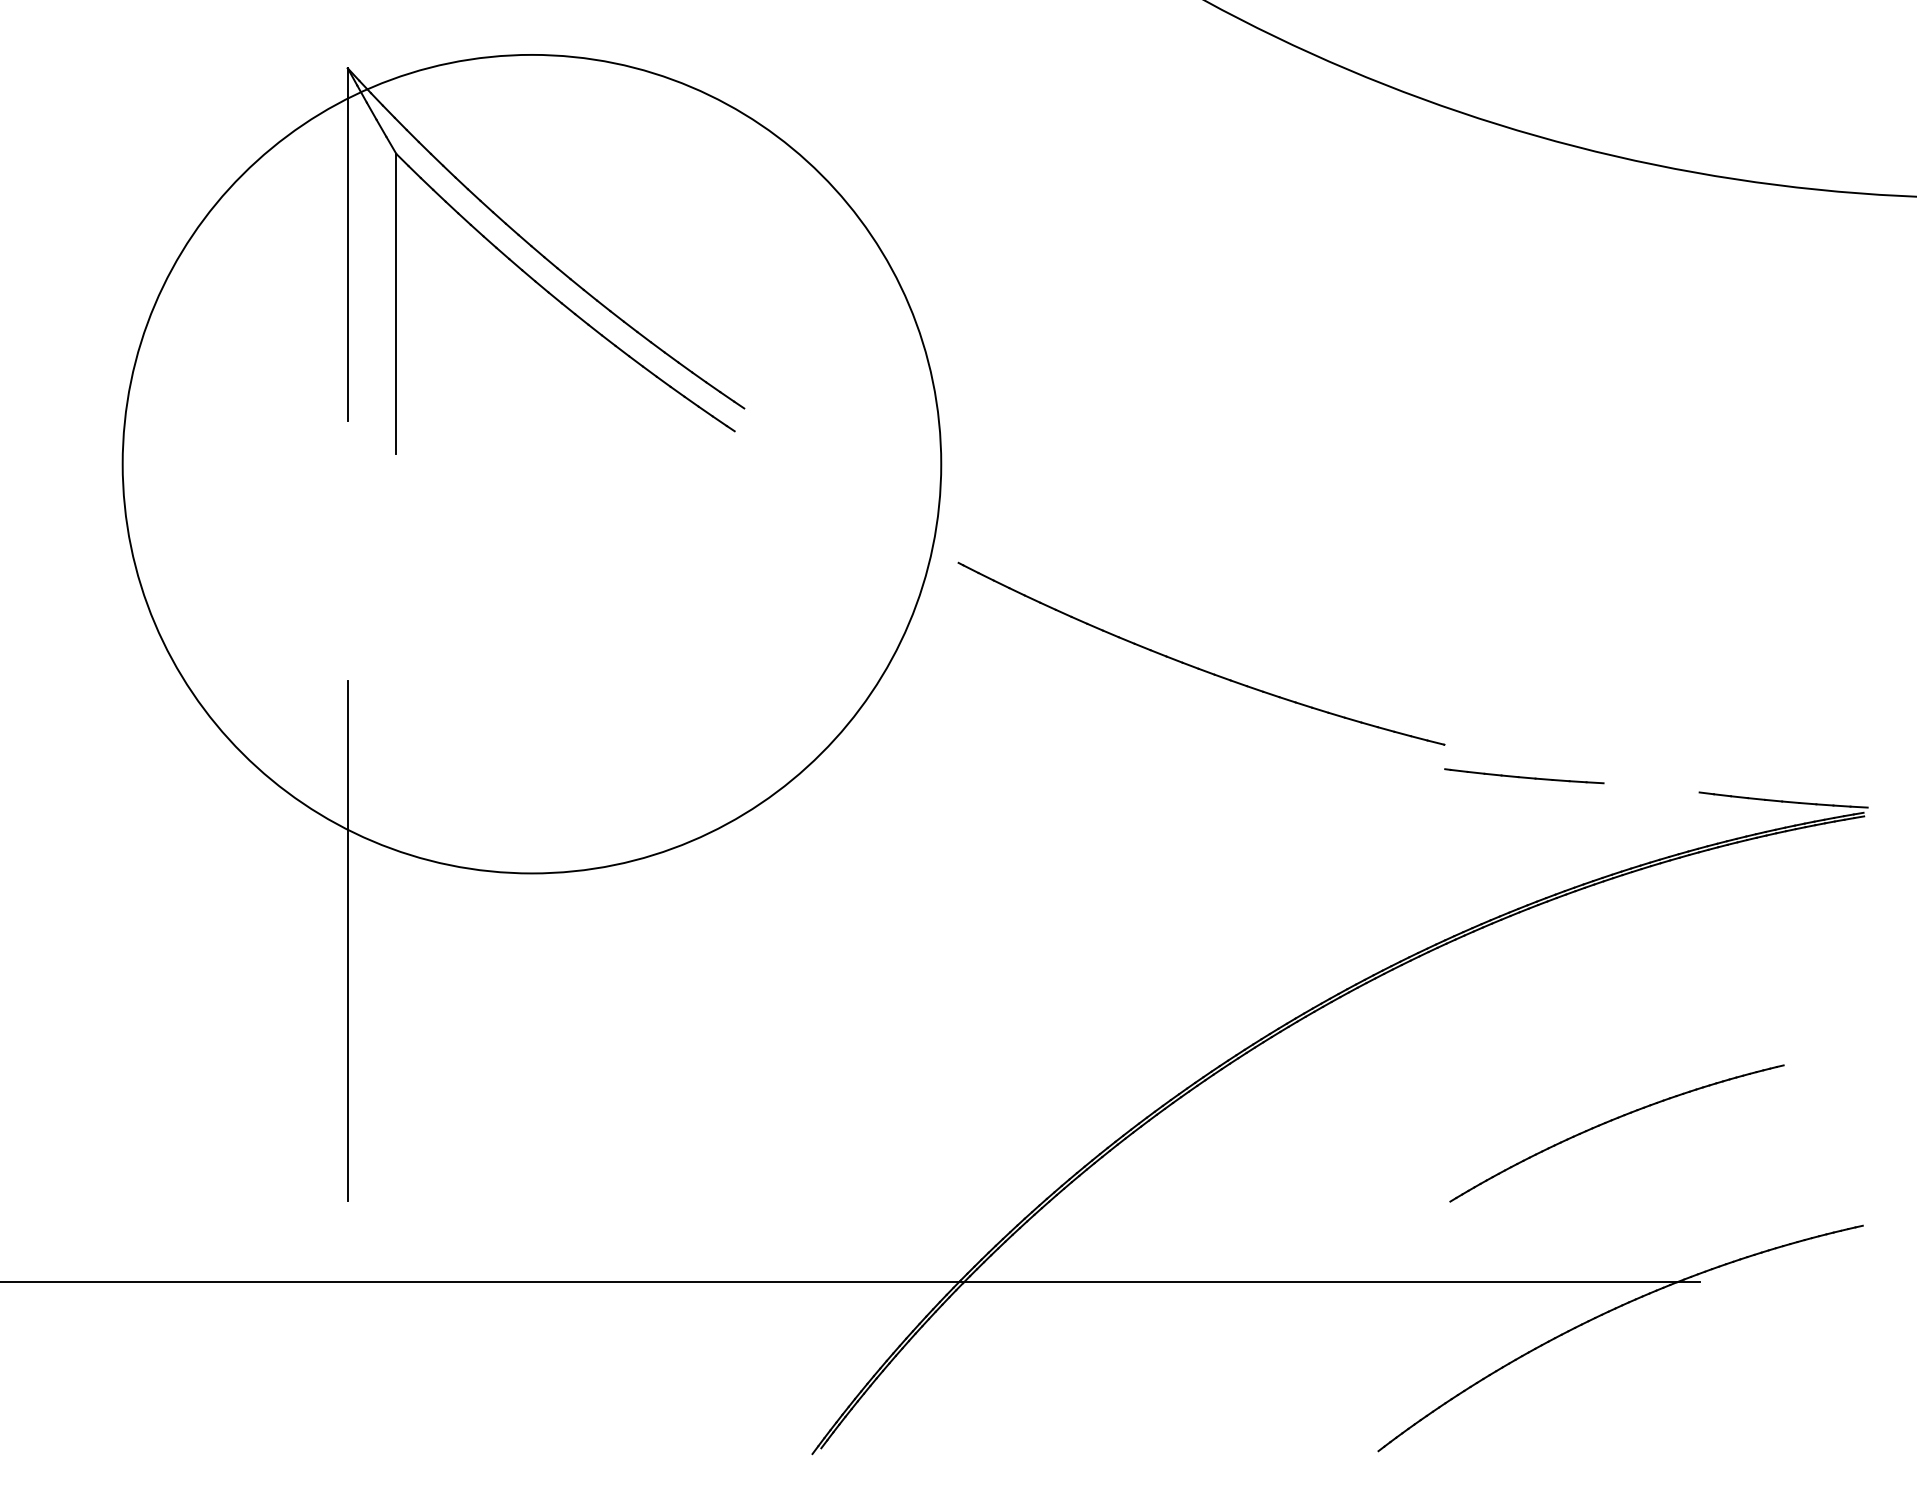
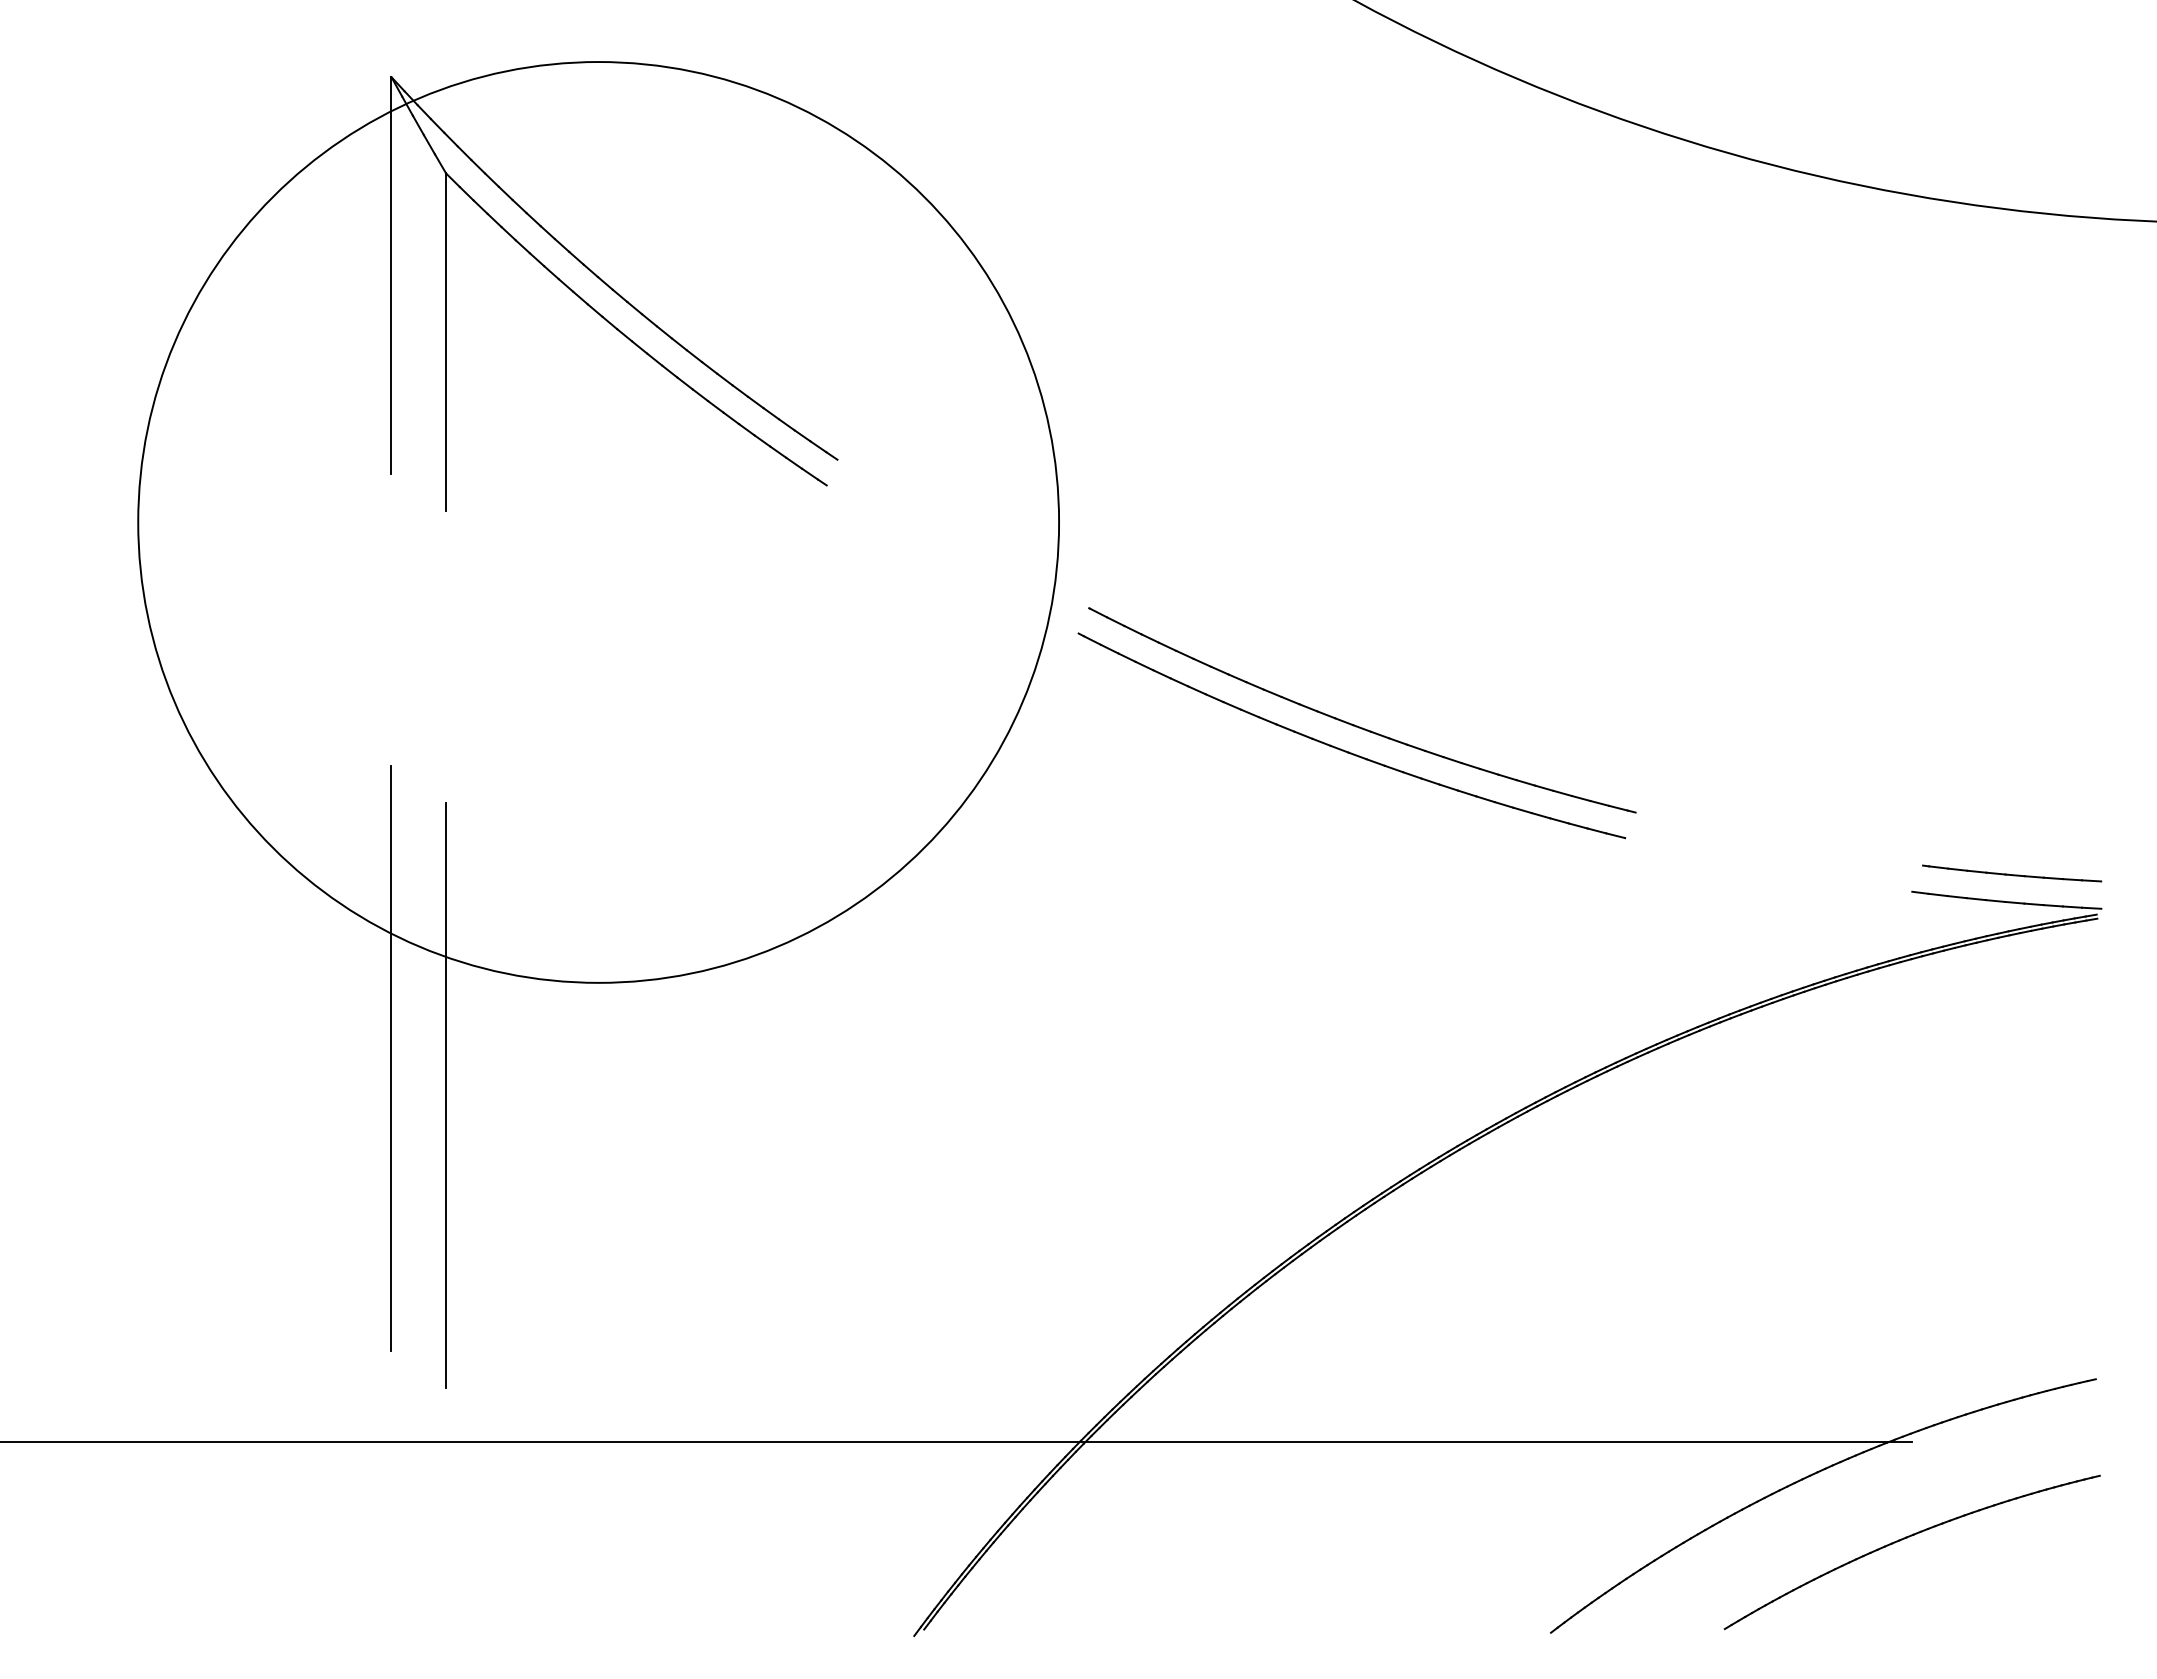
part: (1206, 644) -> (1357, 725), added
part: (1524, 776) -> (2012, 873), moved
line: (396, 973) -> (446, 1095), added
part: (1612, 1121) -> (1907, 1538), moved

